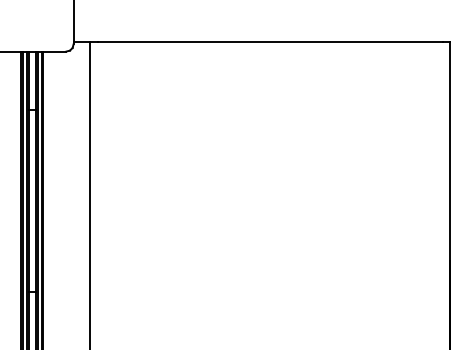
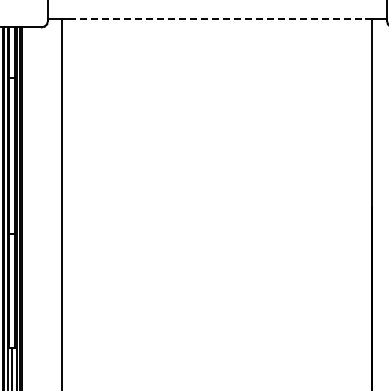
line: (270, 41) -> (217, 18), solid -> dashed

